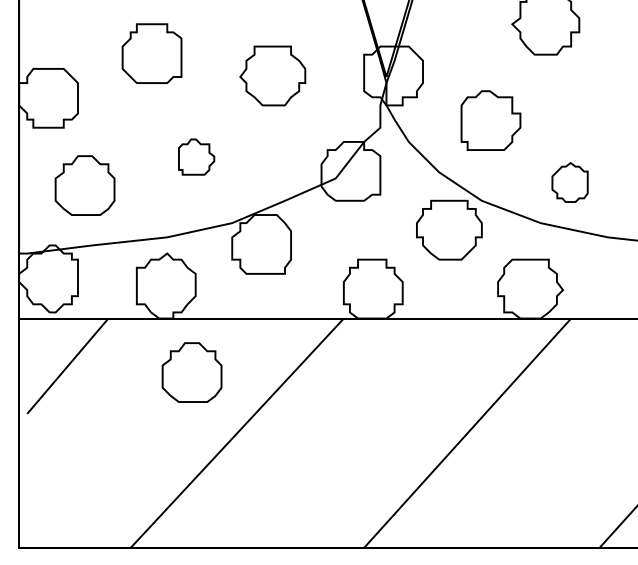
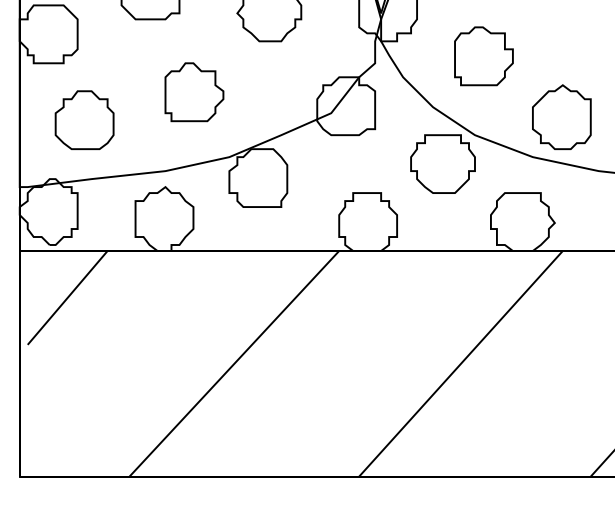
part: (196, 156) -> (194, 91), size x1.67
part: (569, 182) -> (561, 117), size x1.67
part: (191, 372) -> (189, 304), removed

